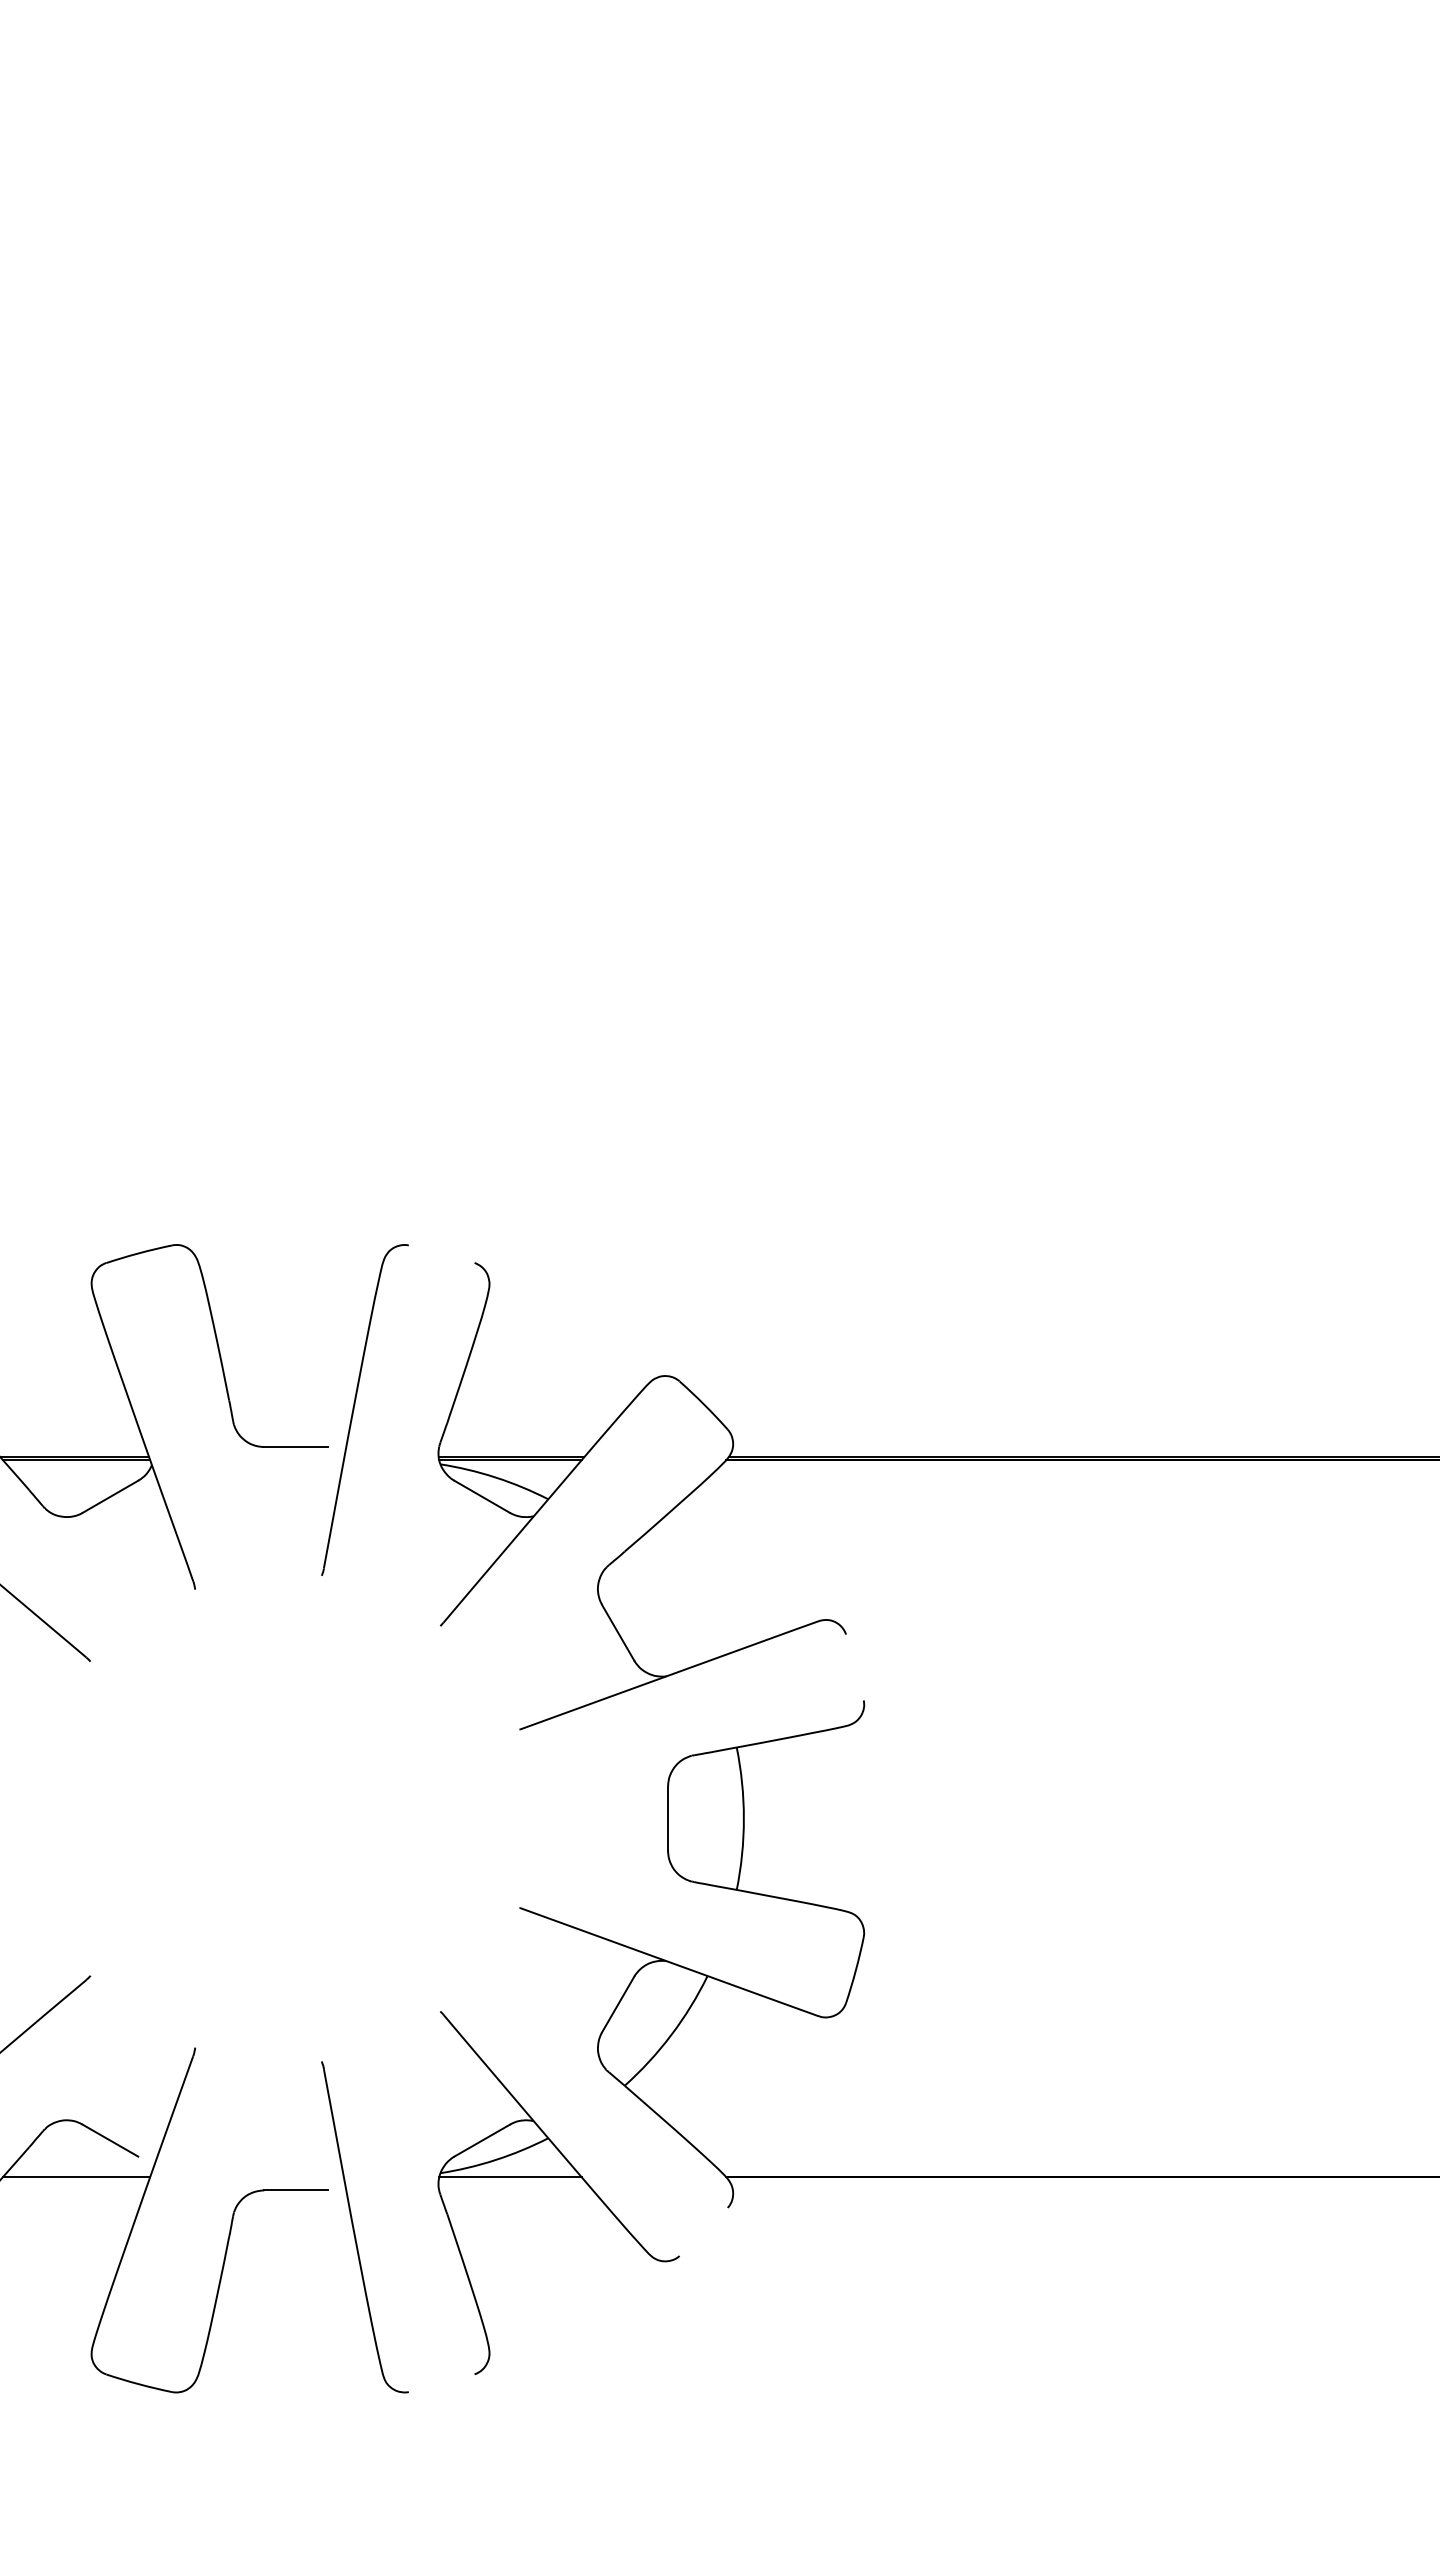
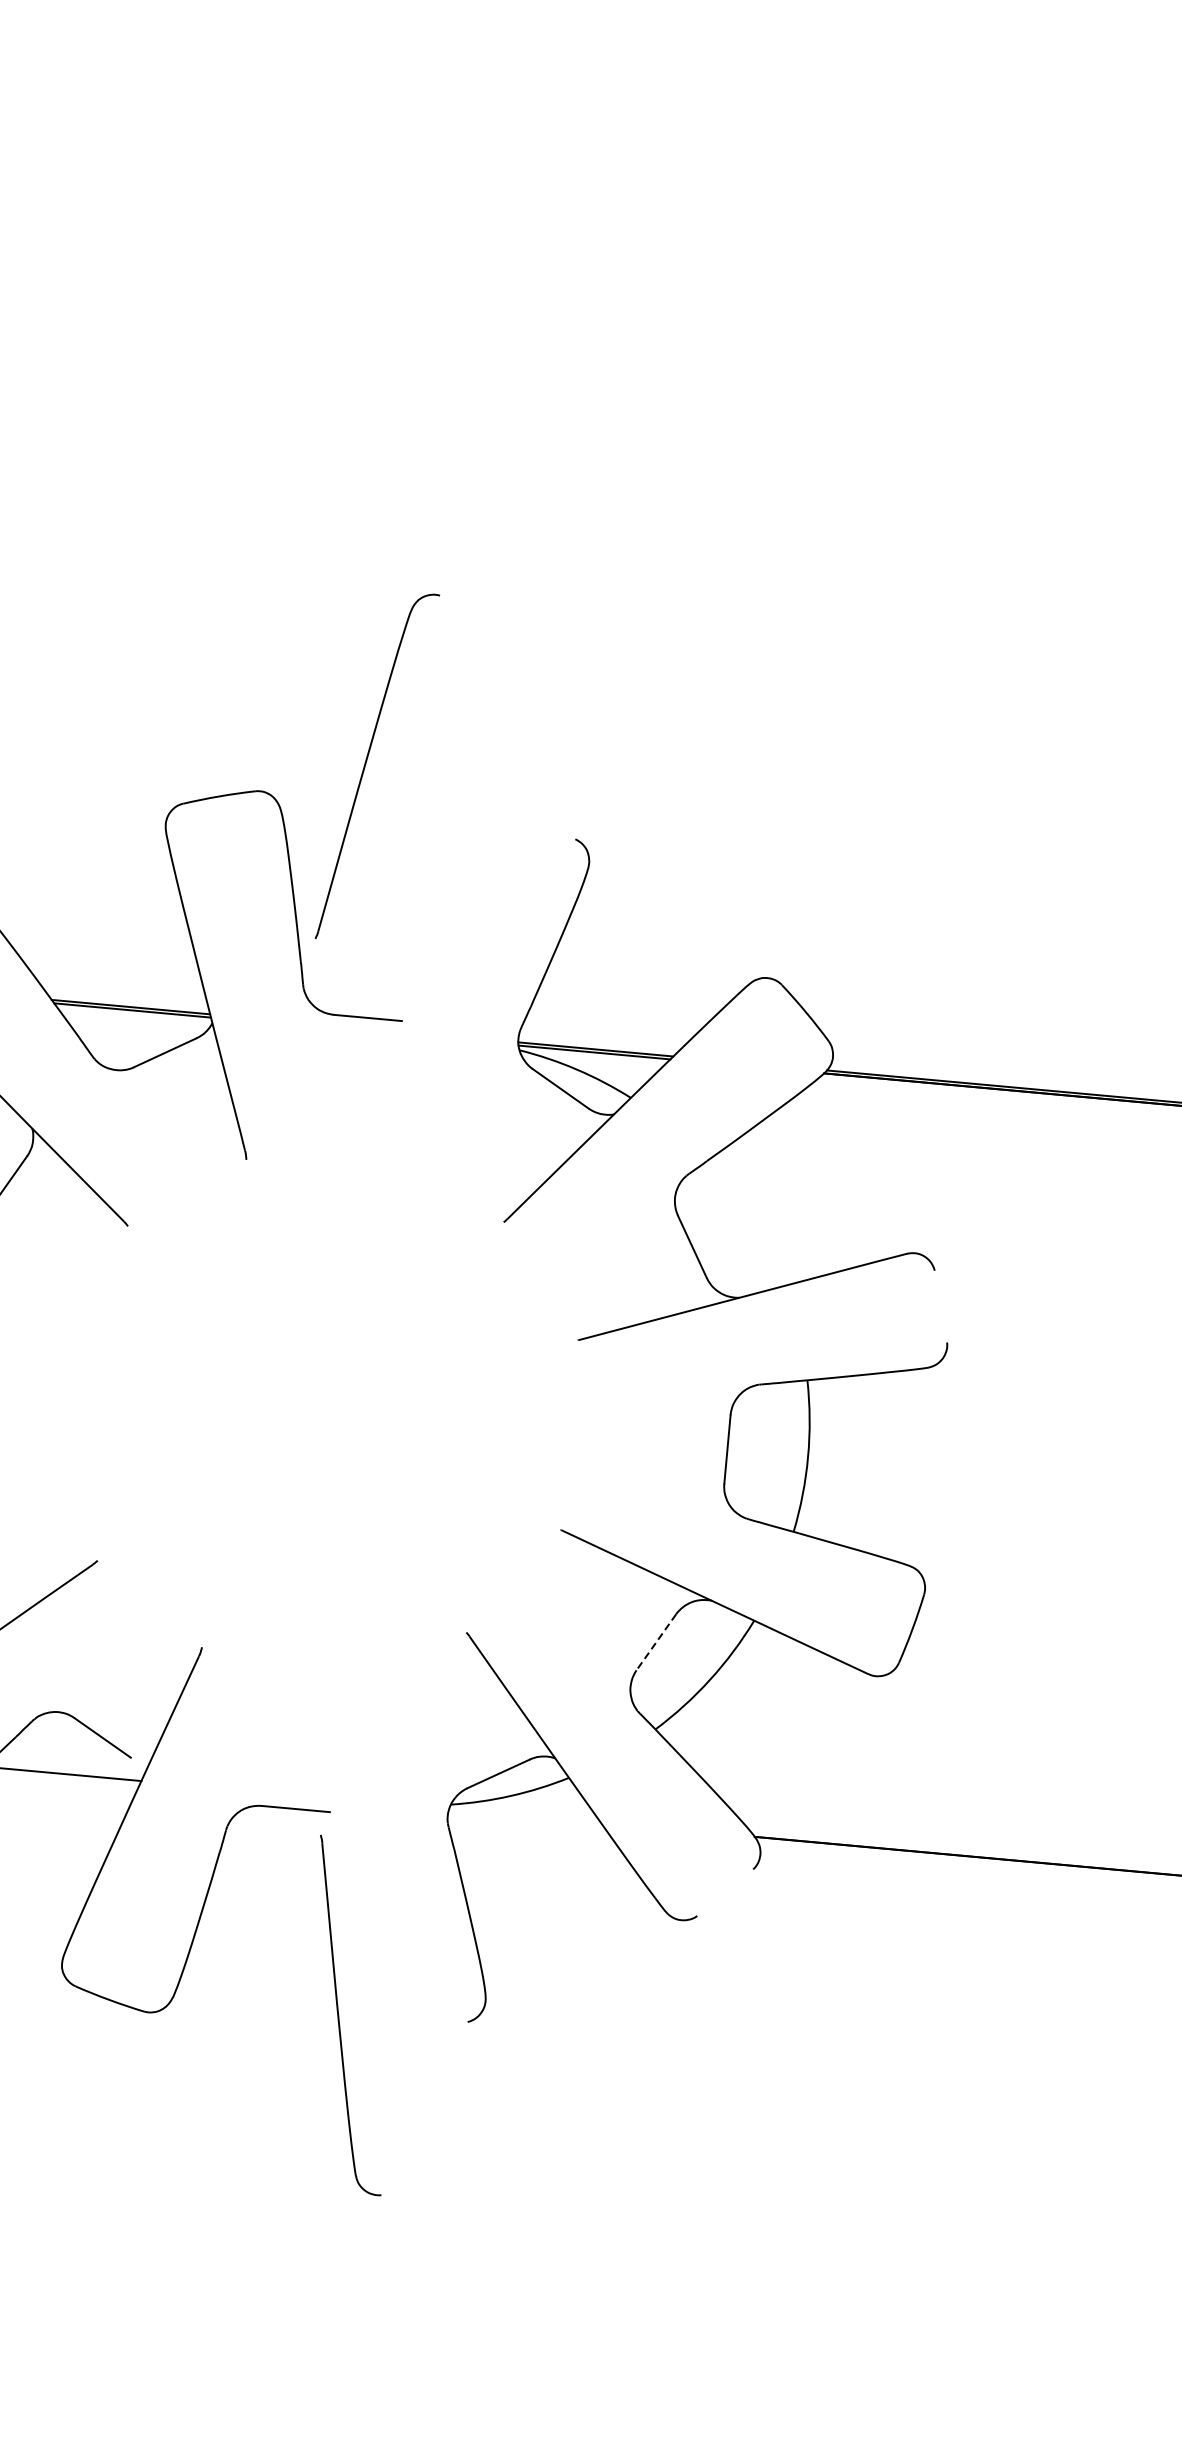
part: (354, 1409) -> (366, 765), moved
line: (617, 2004) -> (655, 1642), solid -> dashed
line: (510, 2177) -> (524, 1815), removed
part: (354, 2227) -> (339, 2014), moved

